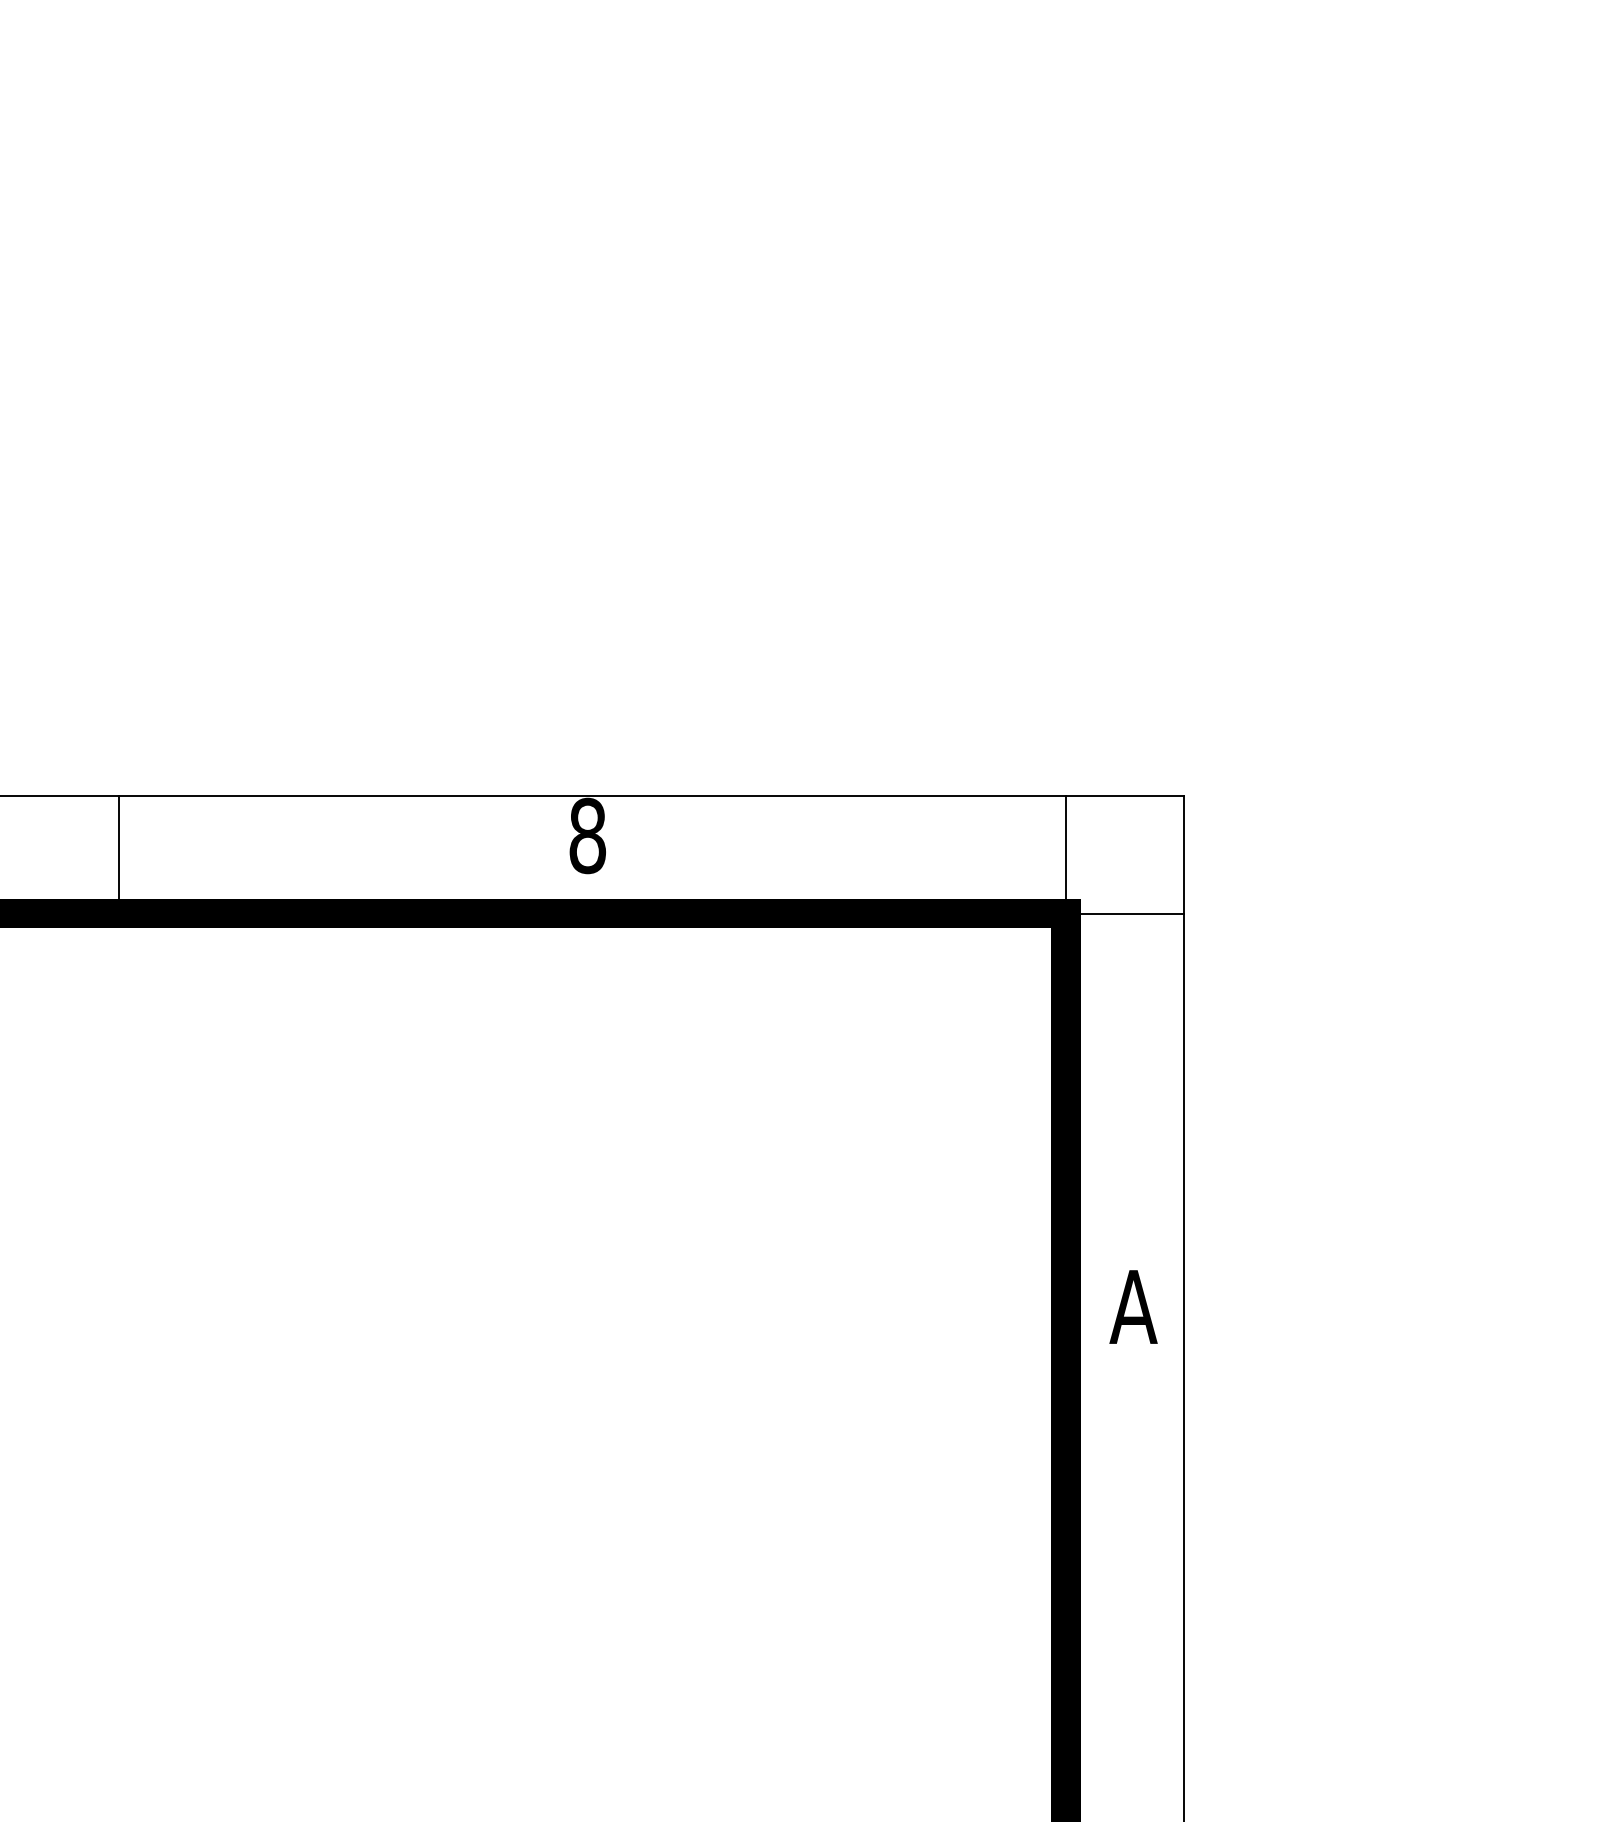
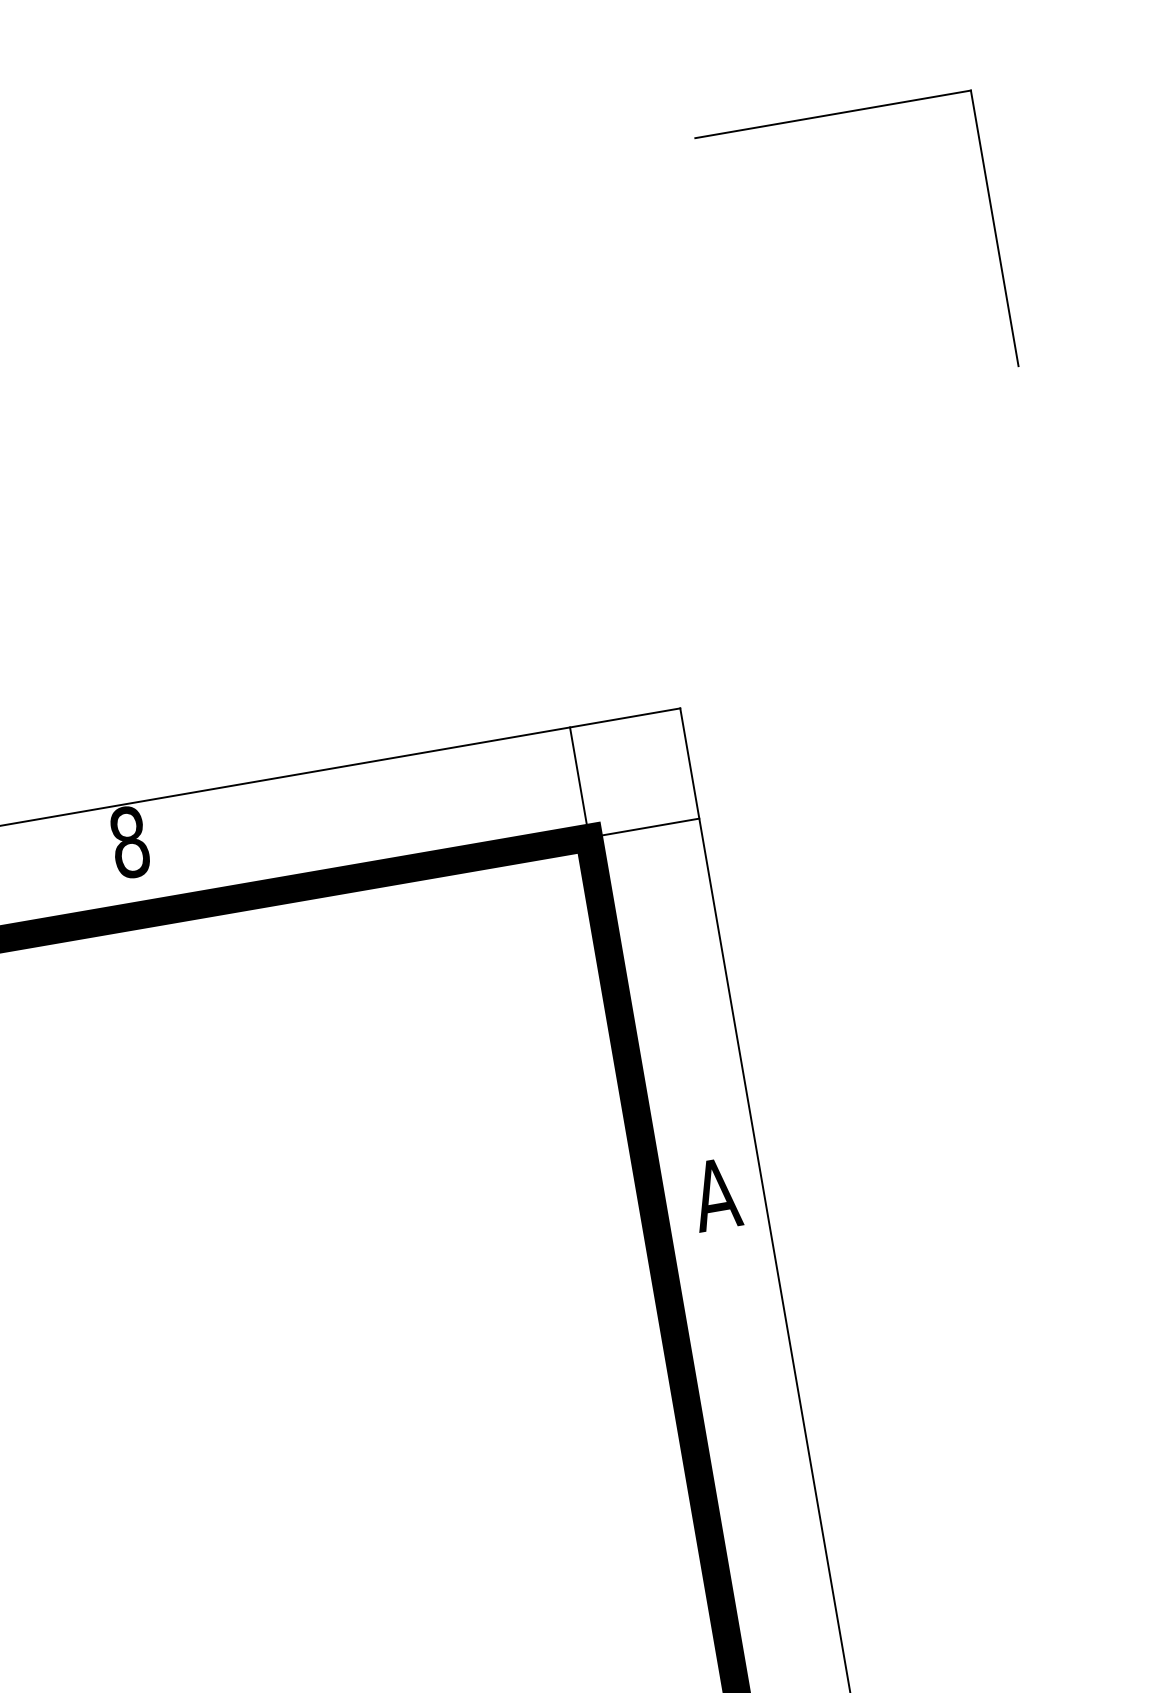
part: (1448, 206) -> (832, 114), added

